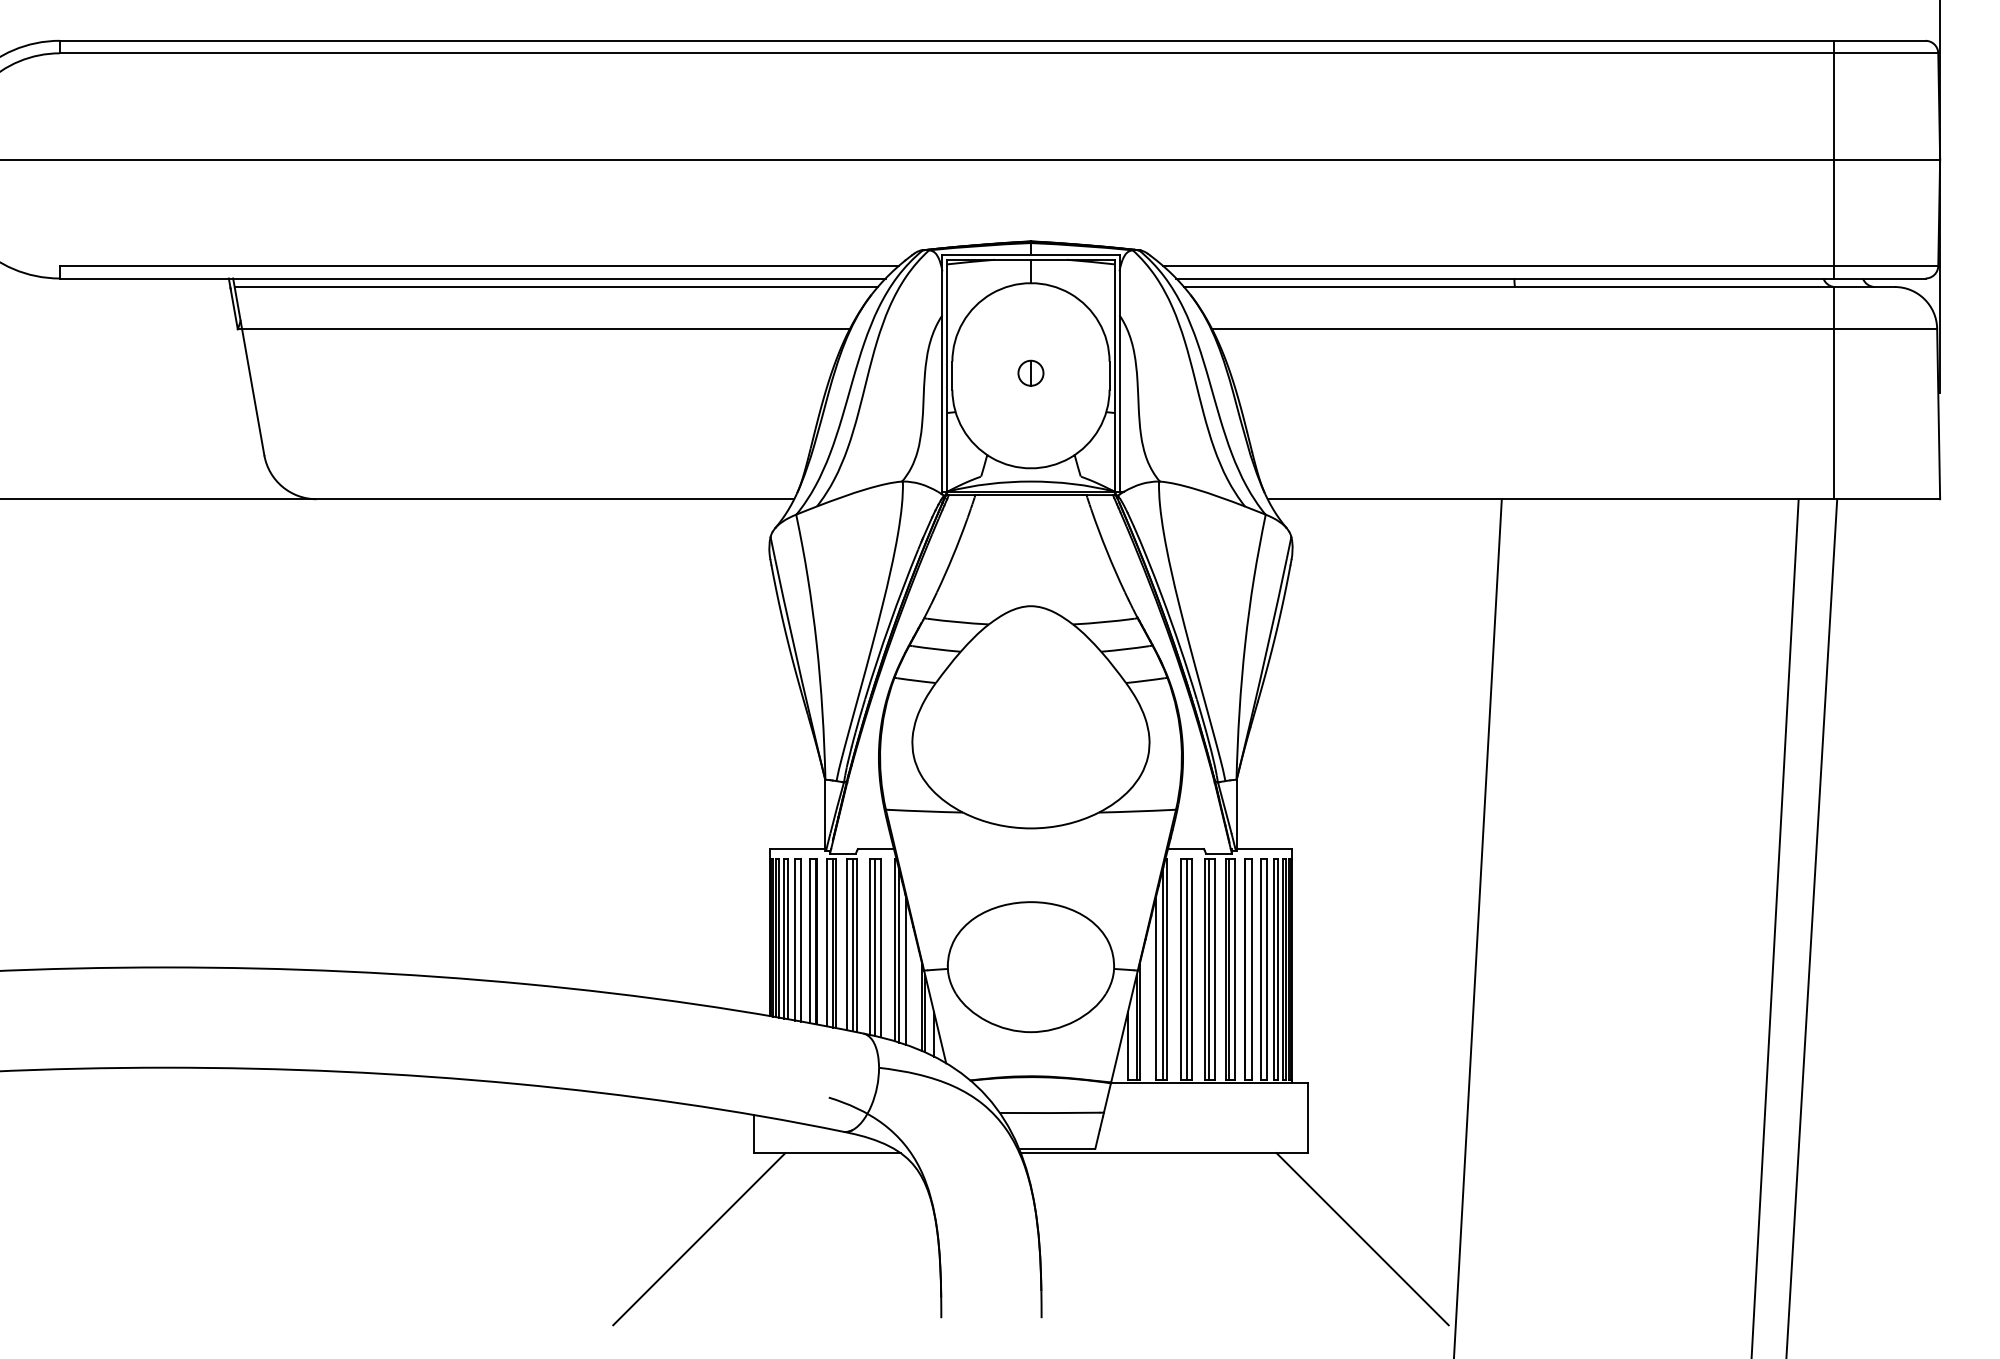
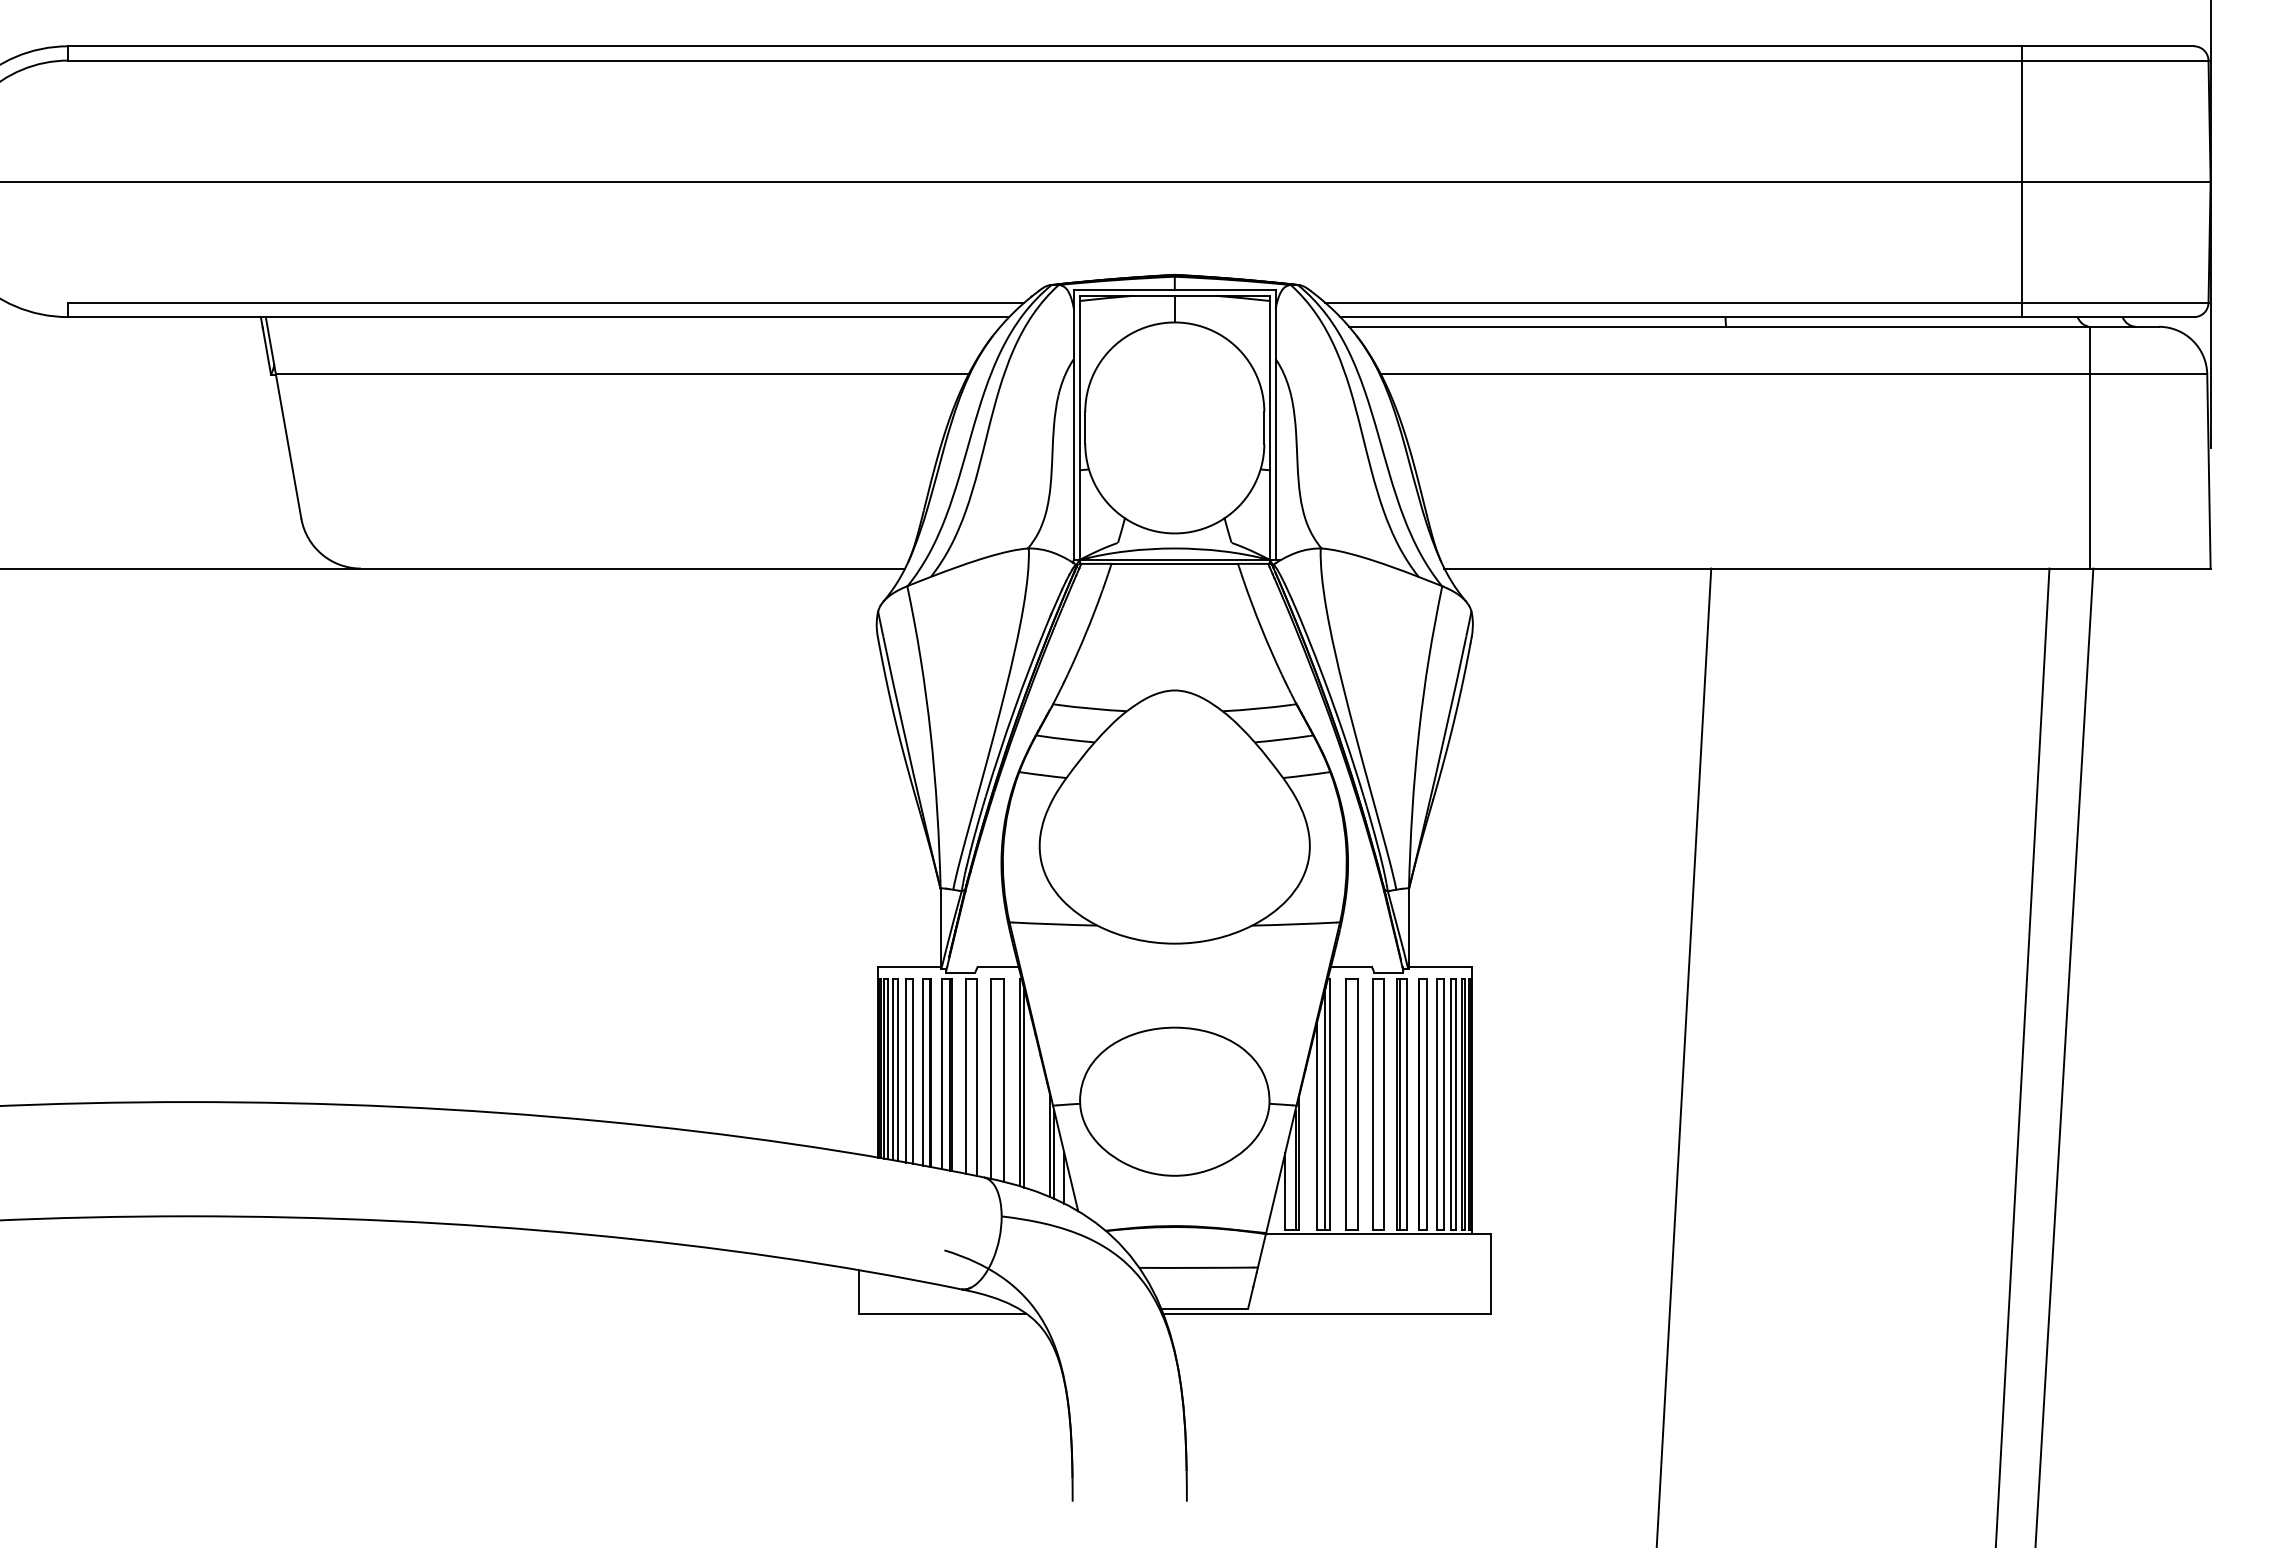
line: (1833, 159) -> (2021, 181), moved
line: (555, 286) -> (633, 326), removed
part: (1030, 373) -> (1174, 425), removed
line: (852, 945) -> (971, 1076), removed
line: (875, 947) -> (997, 1079), removed
line: (1186, 968) -> (1352, 1103), removed
line: (1208, 968) -> (1377, 1103), removed
line: (906, 972) -> (1032, 1107), removed
line: (698, 1239) -> (796, 1411), removed
line: (1362, 1239) -> (1552, 1411), removed

